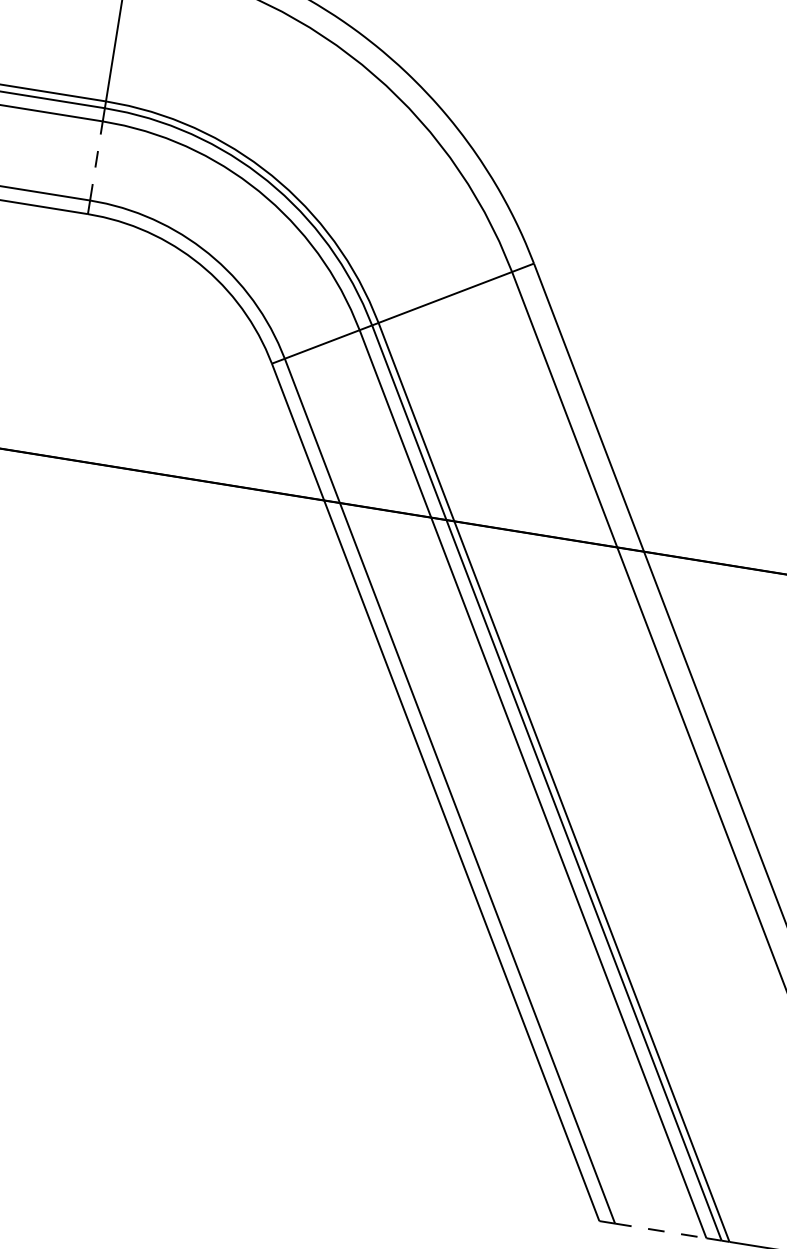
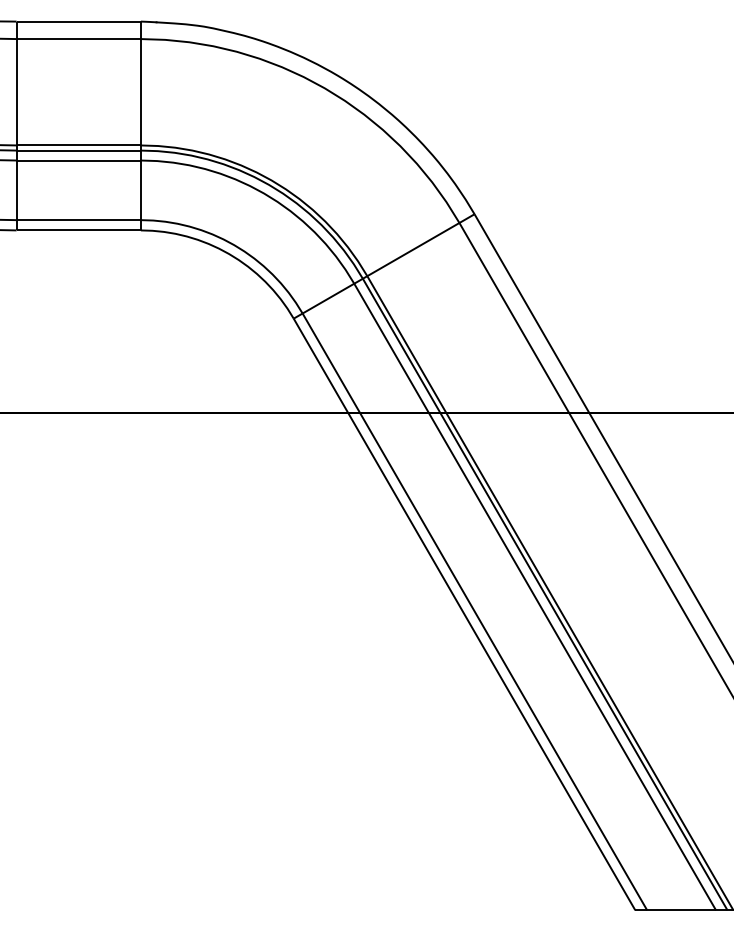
line: (95, 161) -> (140, 190), dashed -> solid
line: (661, 1231) -> (682, 910), dashed -> solid

